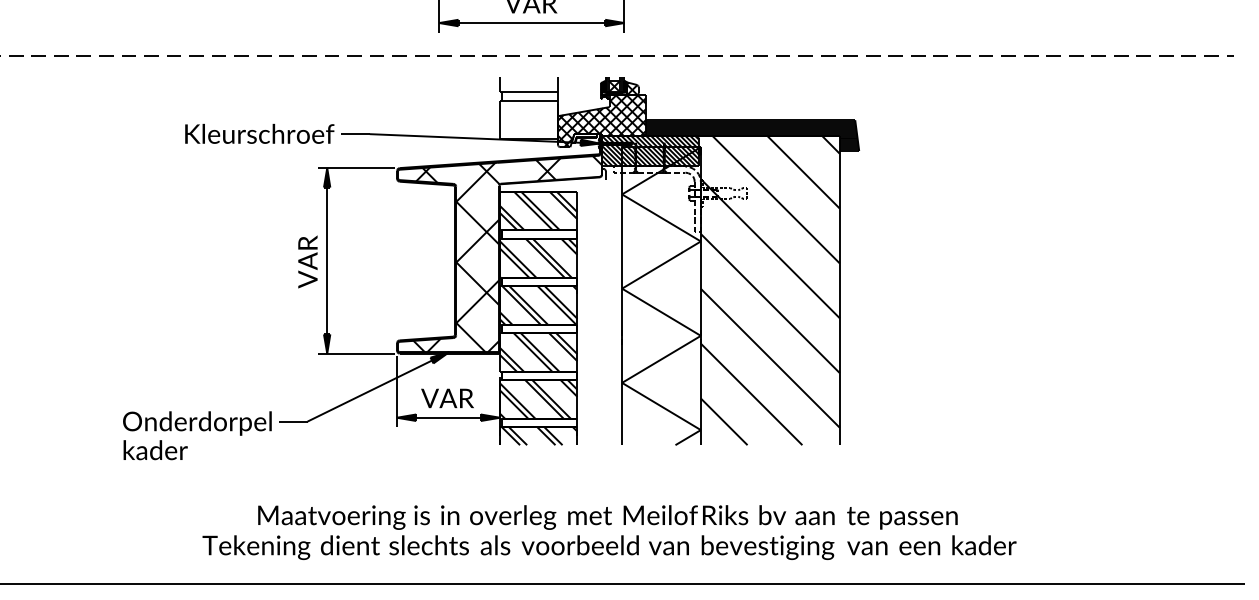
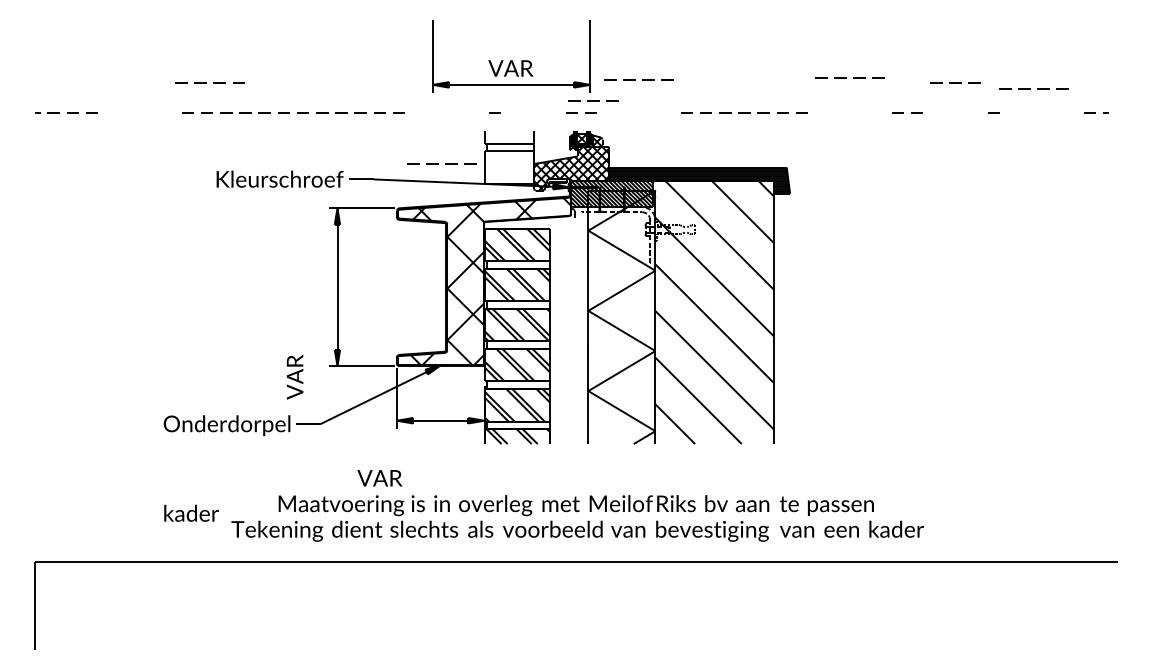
line: (90, 55) -> (206, 82), moved
line: (451, 55) -> (438, 163), moved
line: (557, 55) -> (593, 100), moved
line: (677, 55) -> (635, 79), moved
line: (925, 55) -> (846, 77), moved
line: (1053, 55) -> (955, 82), moved
line: (1151, 55) -> (1030, 88), moved
text: (307, 261) -> (294, 376), moved
text: (447, 398) -> (379, 478), moved
text: (155, 449) -> (191, 512), moved

